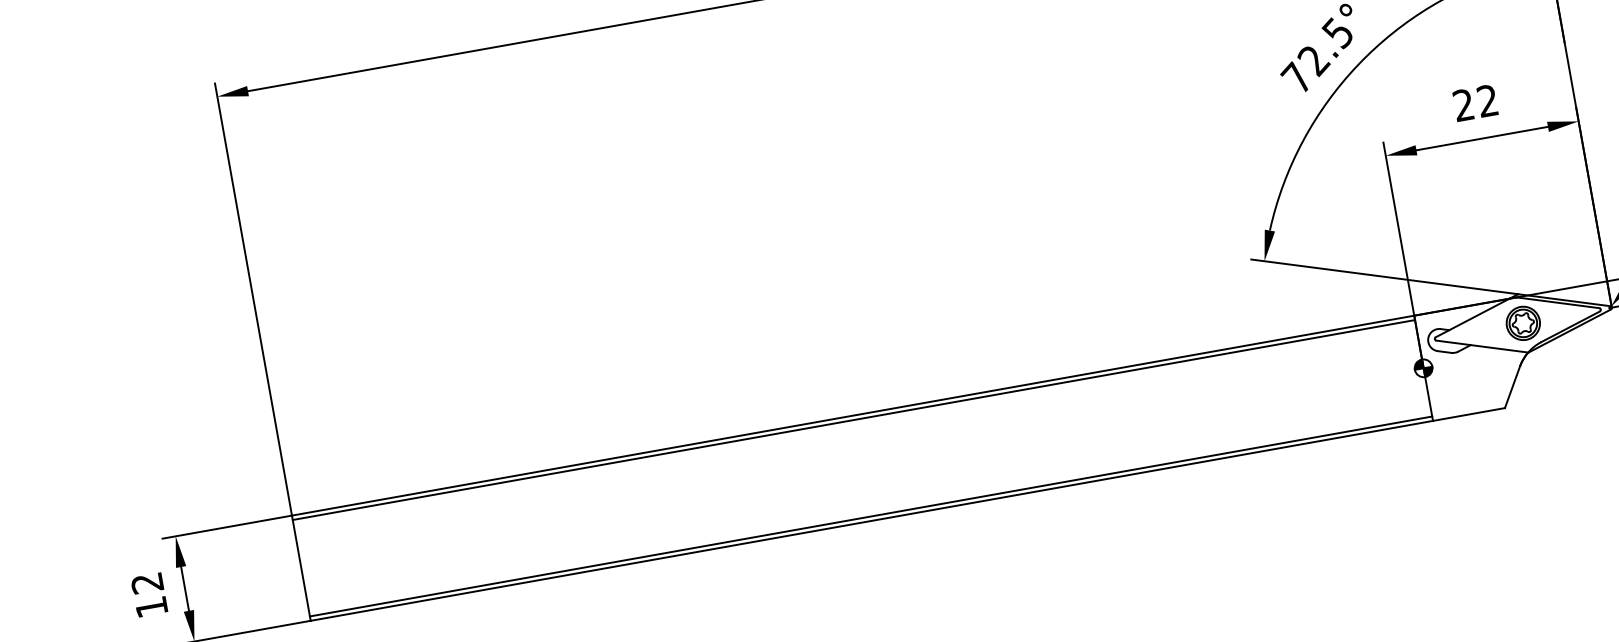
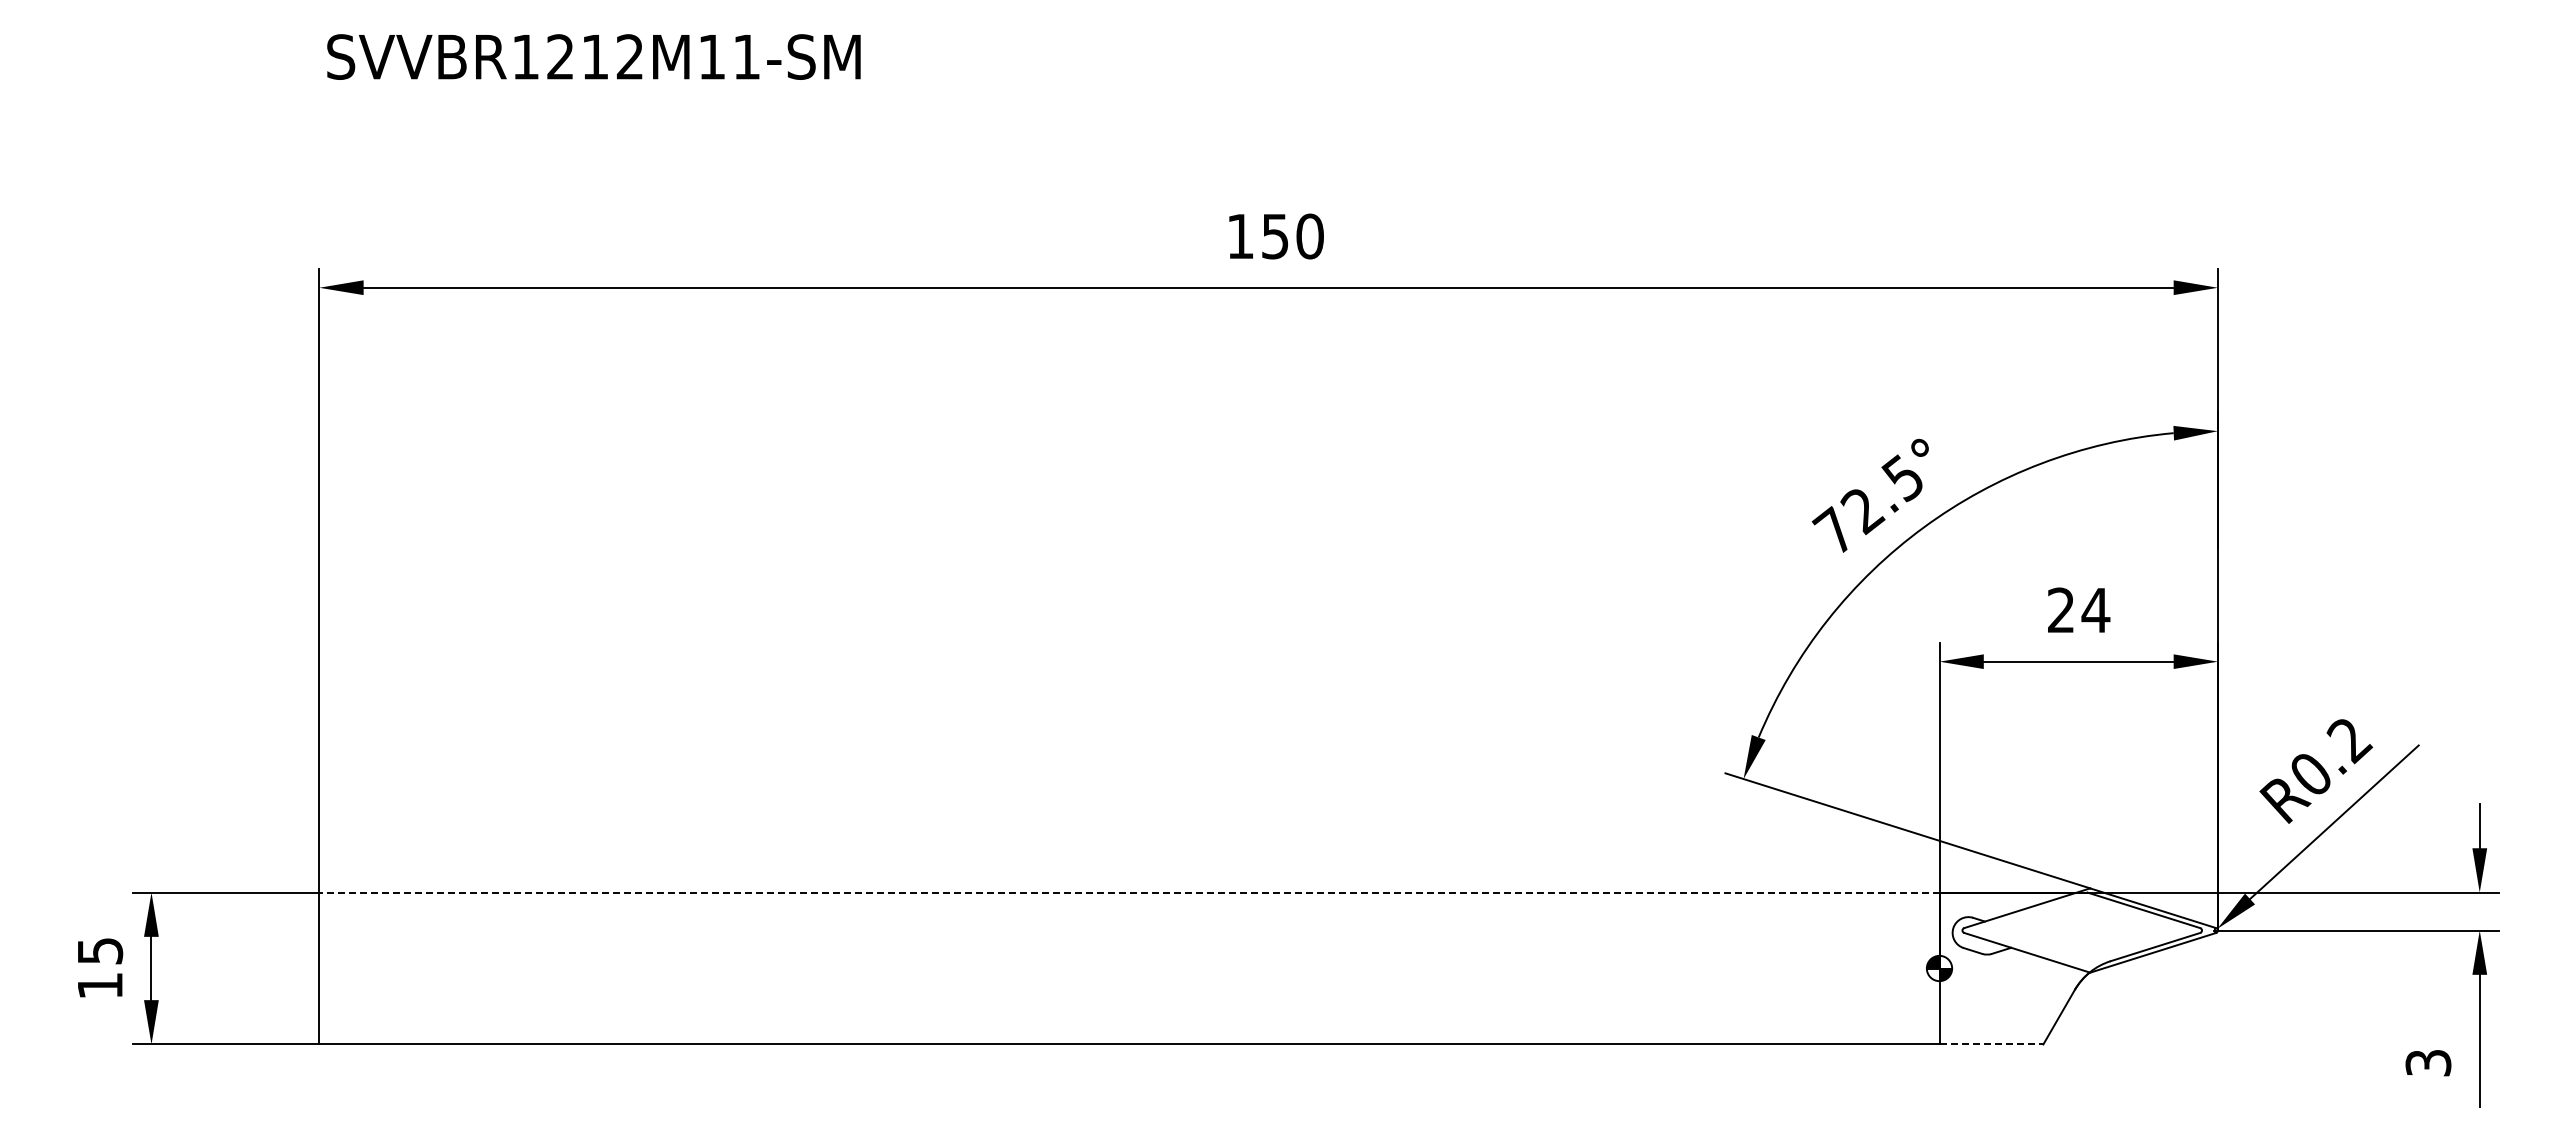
text: (1487, 100) -> (2095, 609), 22 -> 24
part: (1522, 323) -> (2089, 930), removed
line: (1469, 414) -> (1991, 1044), solid -> dashed
line: (852, 415) -> (1128, 892), solid -> dashed
line: (853, 419) -> (1129, 898), removed
line: (871, 516) -> (1129, 1038), removed
text: (147, 583) -> (100, 951), 12 -> 15

